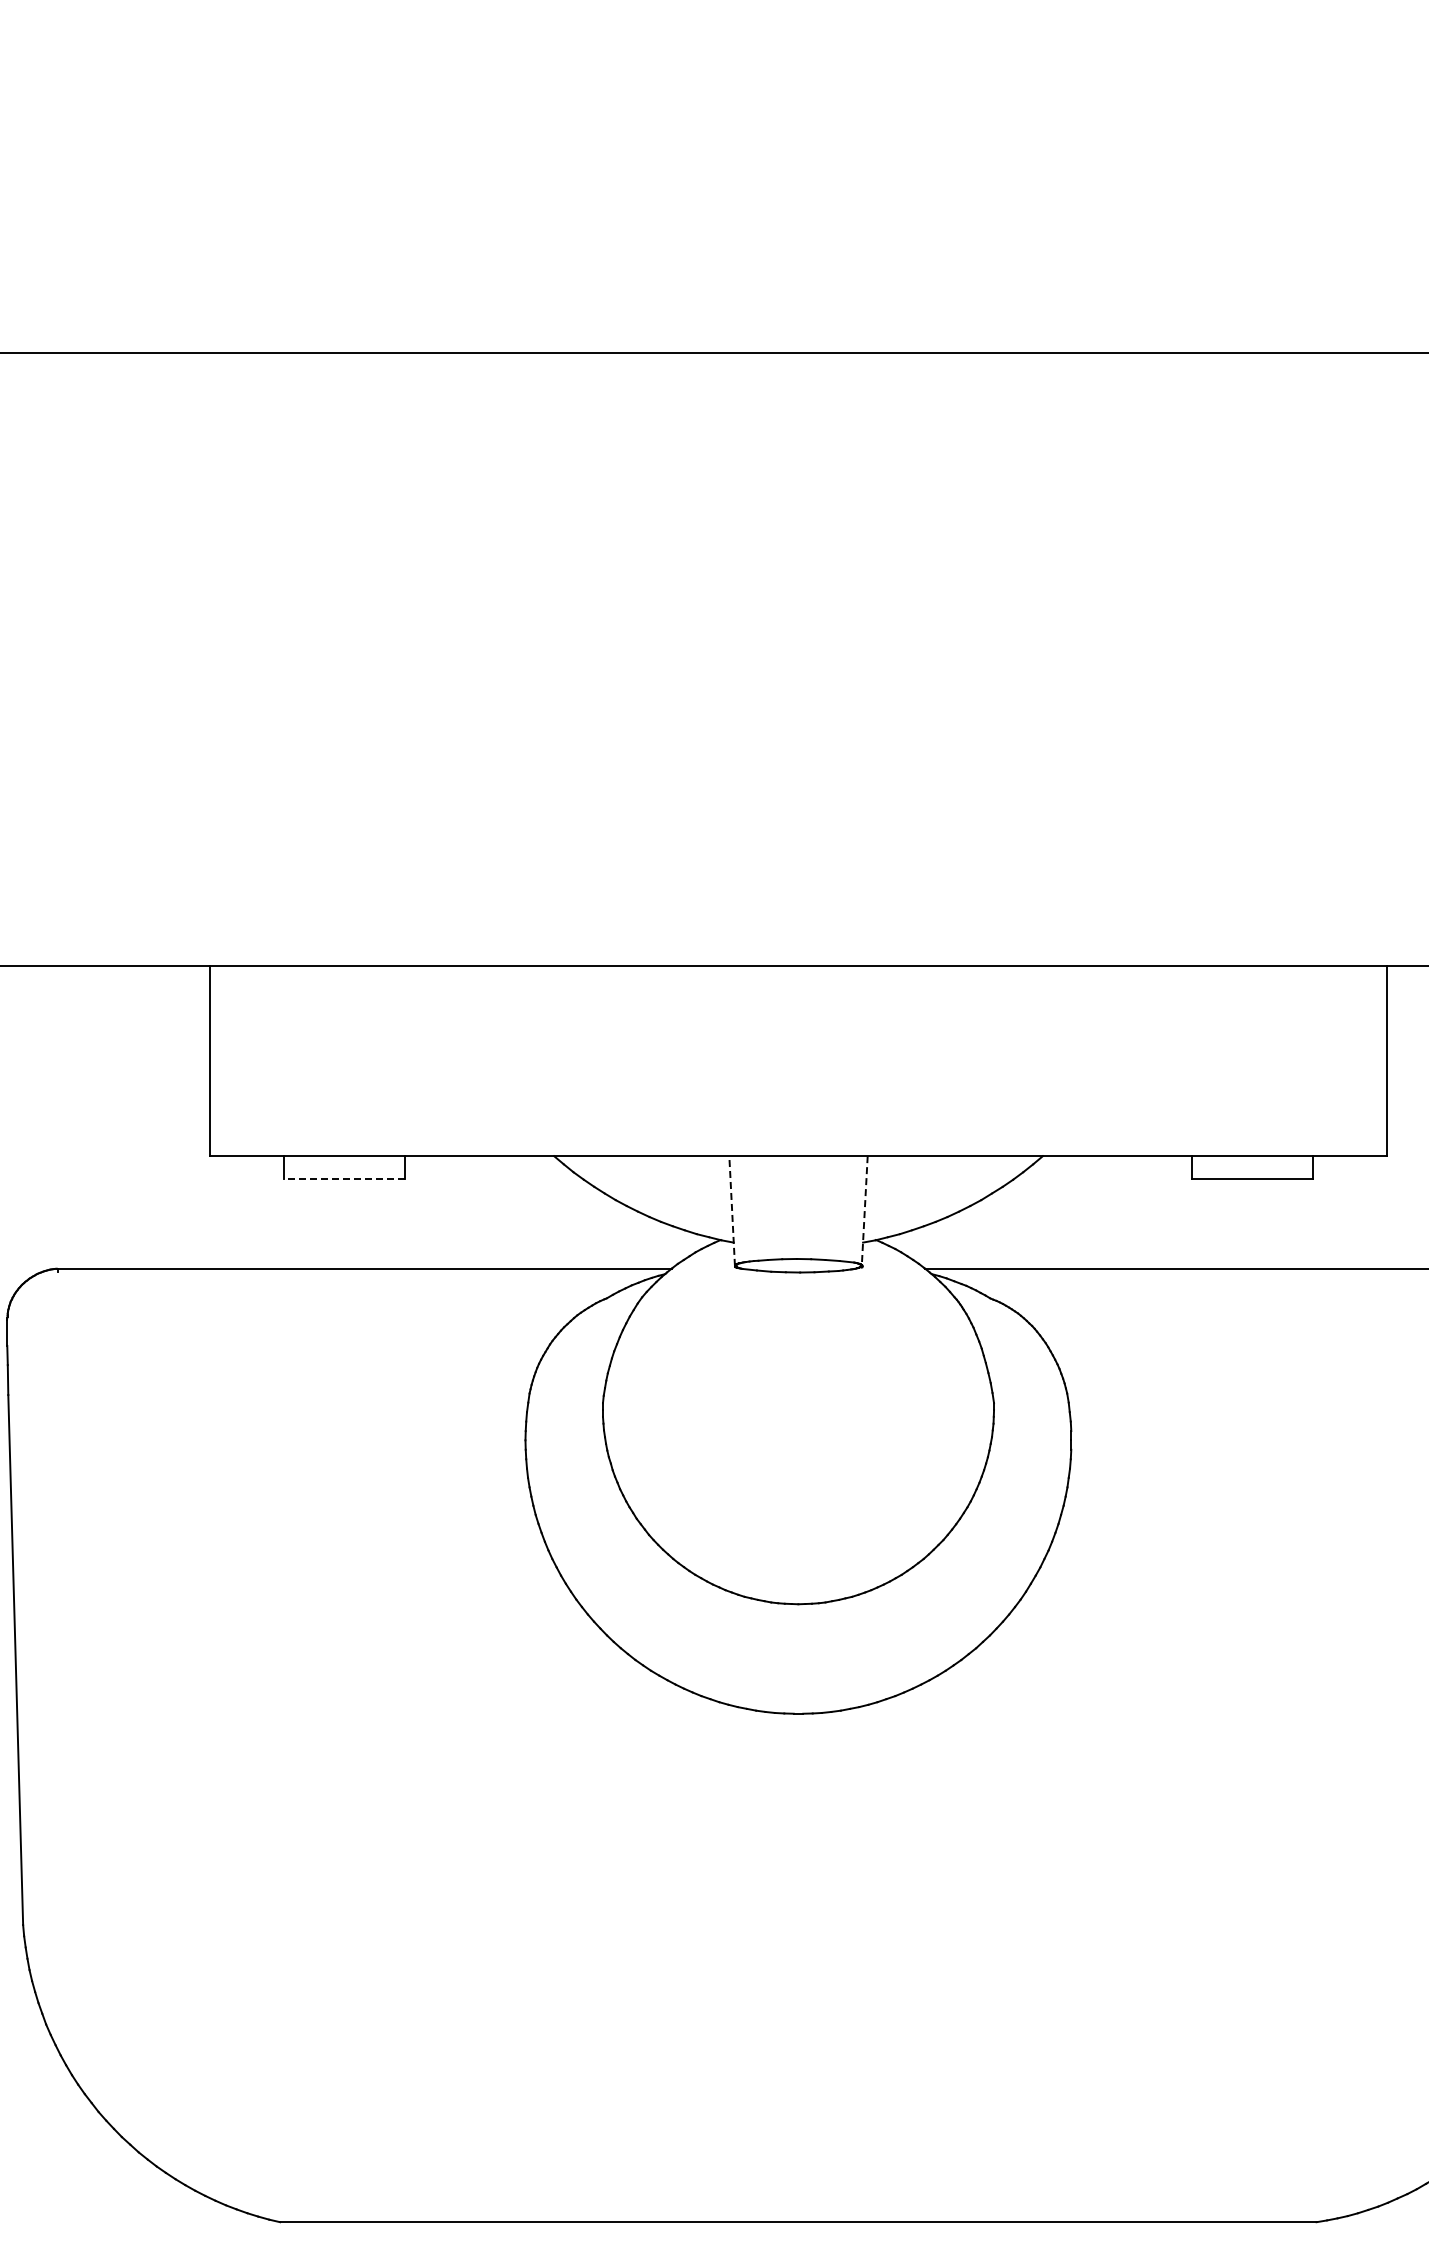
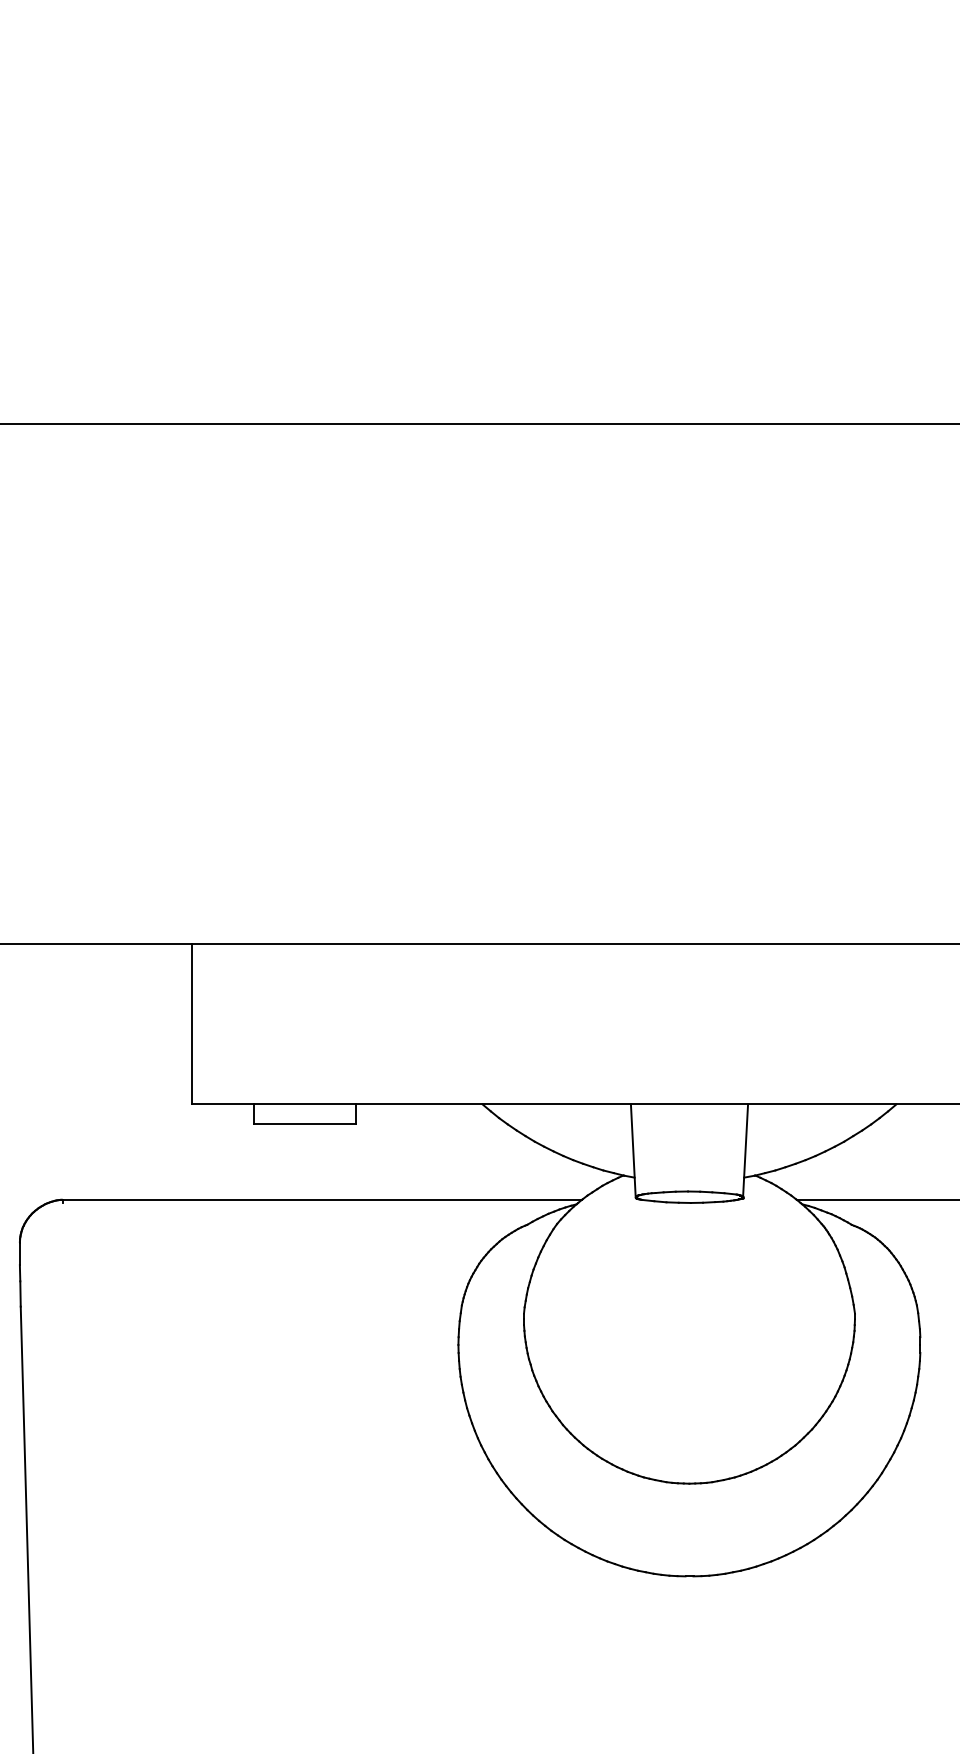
line: (343, 1179) -> (304, 1124), dashed -> solid
line: (864, 1210) -> (745, 1150), dashed -> solid
line: (732, 1211) -> (633, 1151), dashed -> solid

